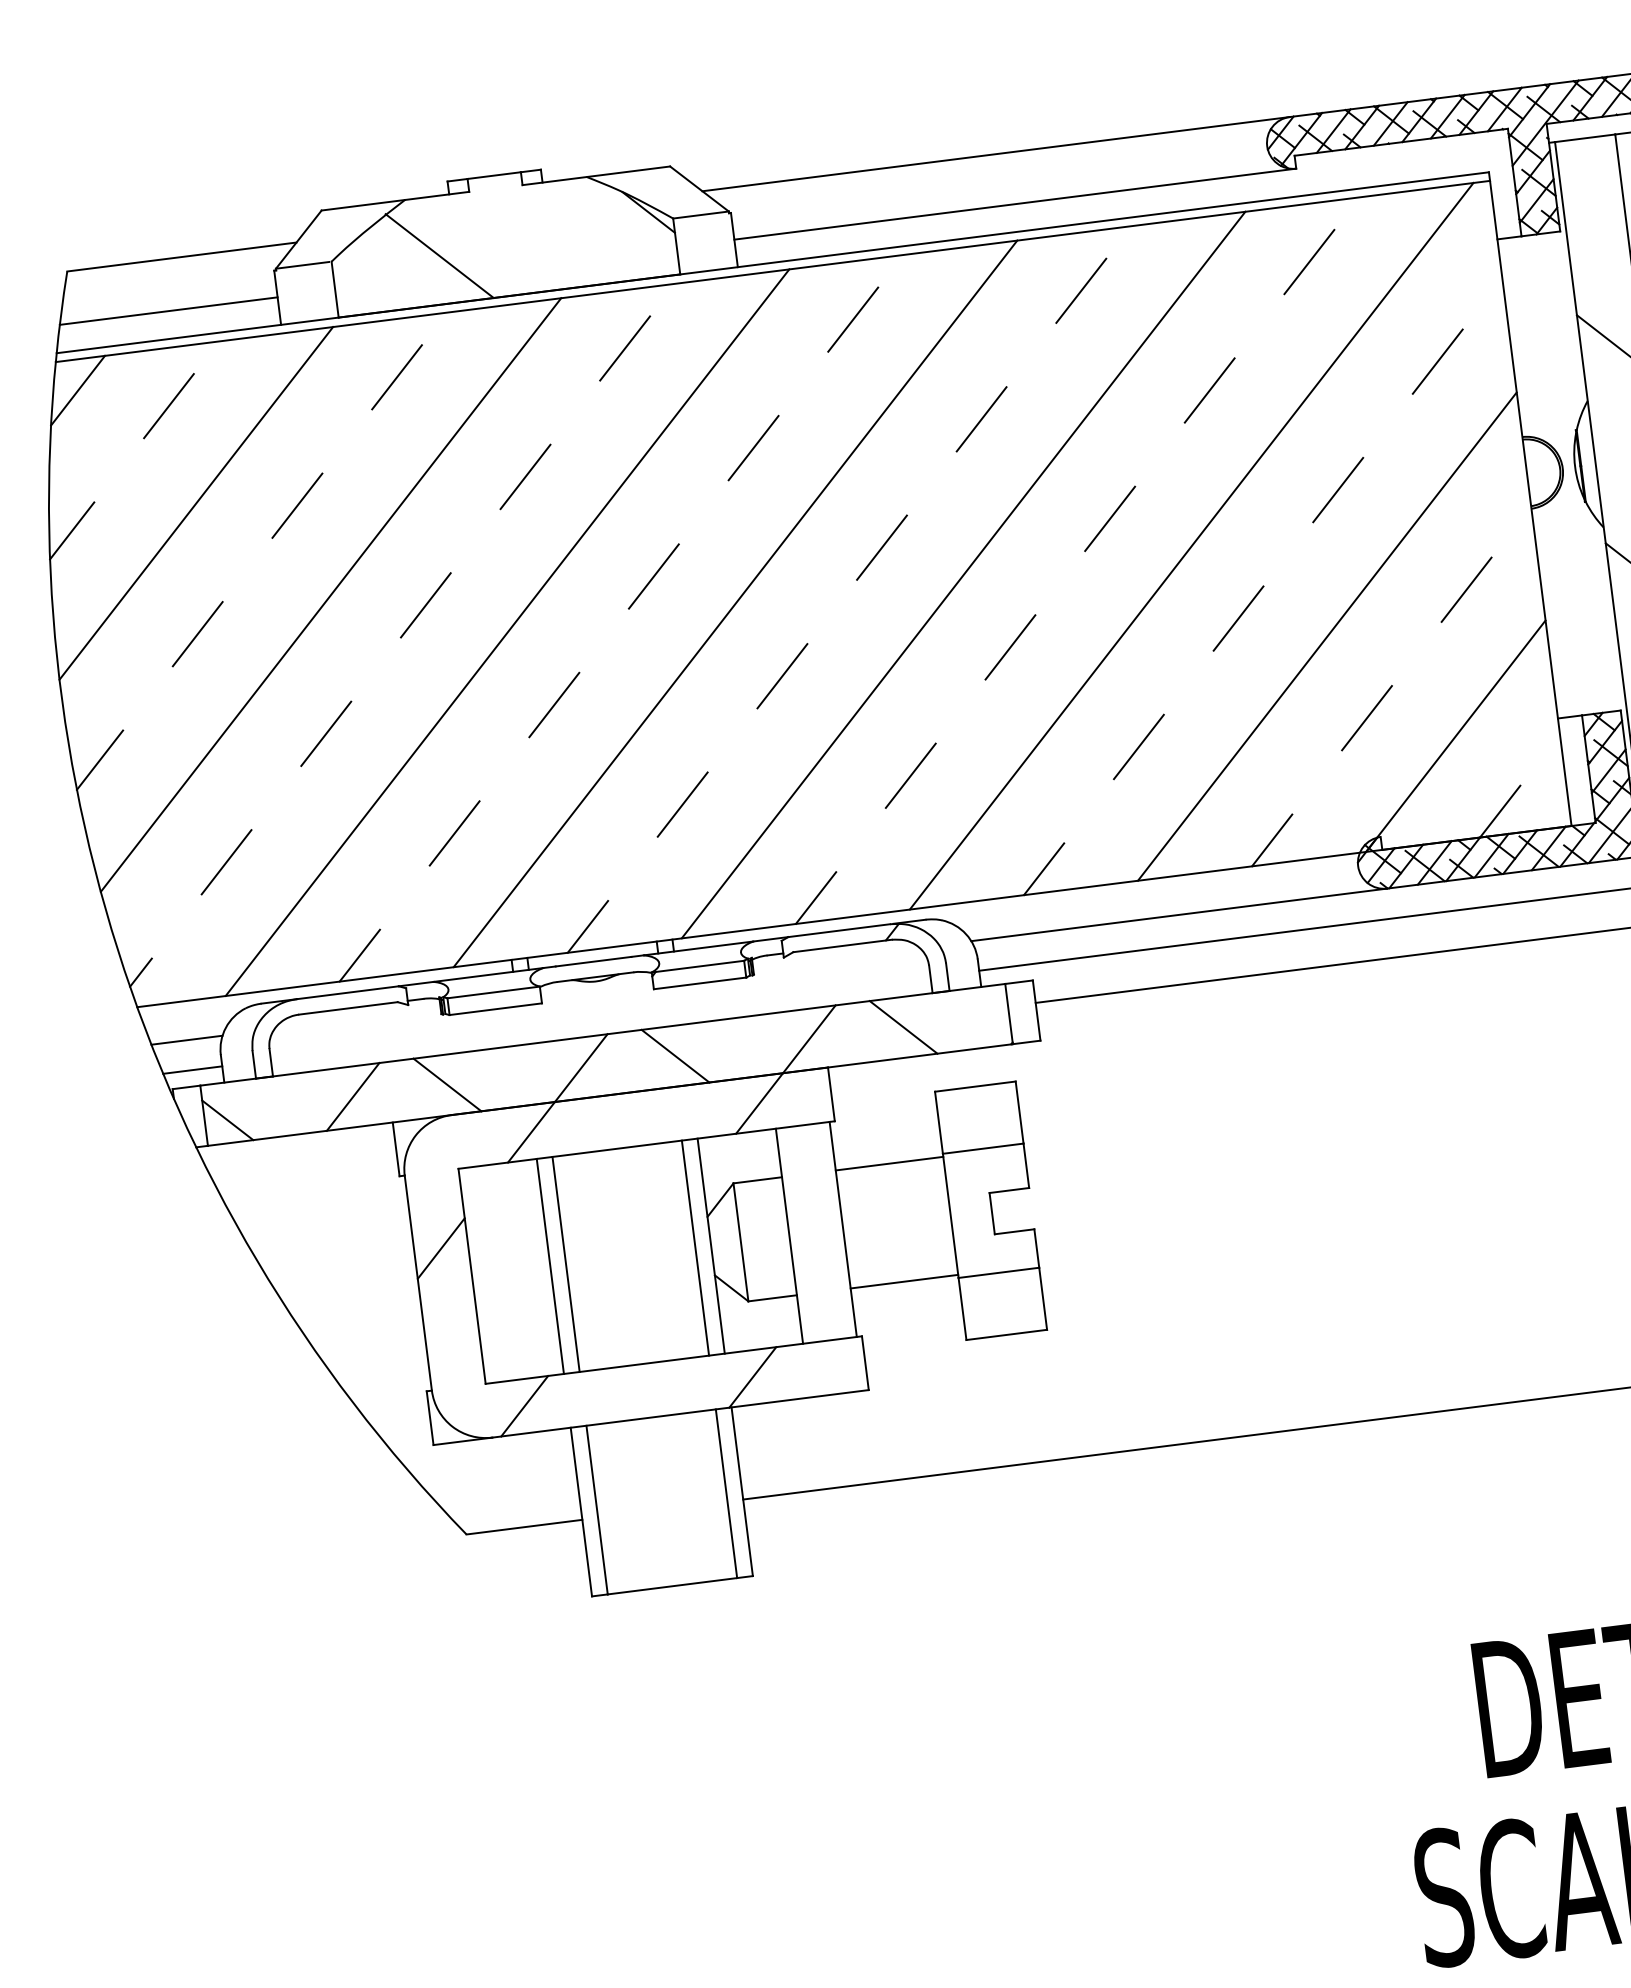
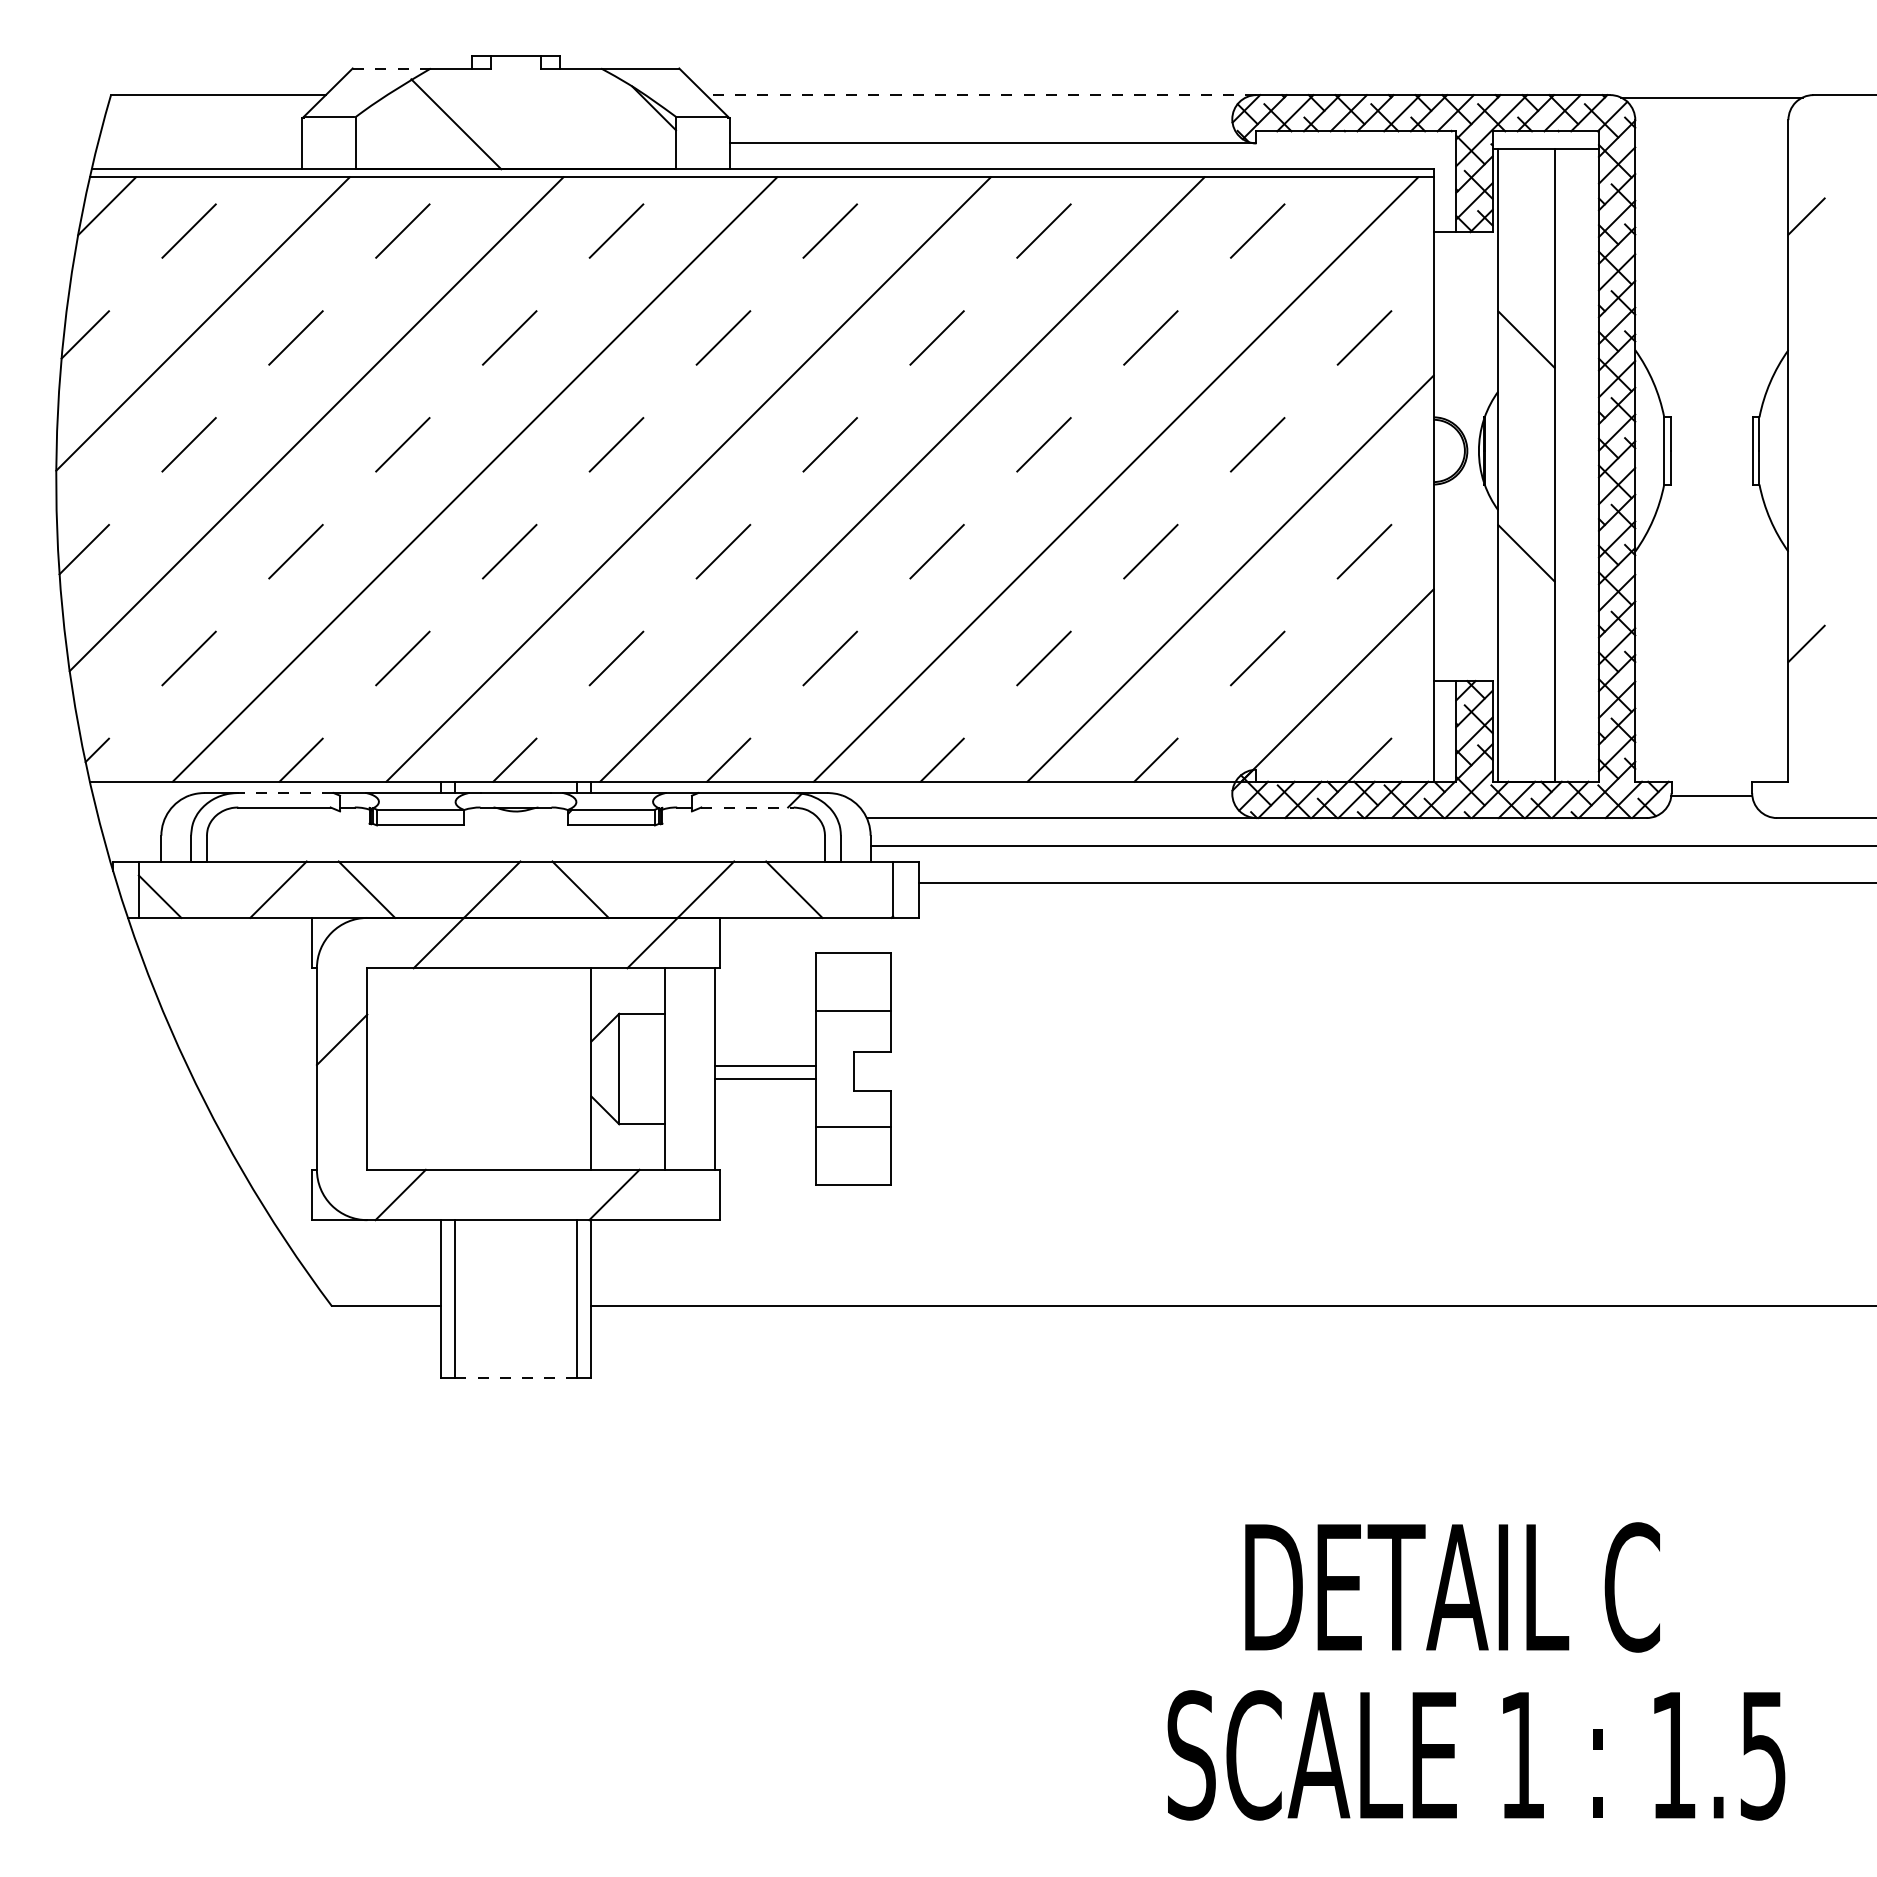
line: (995, 154) -> (980, 95), solid -> dashed
line: (363, 205) -> (391, 68), solid -> dashed
line: (168, 311) -> (199, 143), removed
line: (843, 945) -> (748, 807), solid -> dashed
line: (347, 993) -> (285, 793), solid -> dashed
line: (186, 1040) -> (131, 818), removed
line: (192, 1070) -> (133, 846), removed
line: (889, 1163) -> (765, 1078), moved
line: (695, 1247) -> (576, 1068), removed
line: (566, 1263) -> (455, 1068), removed
line: (550, 1265) -> (440, 1068), removed
line: (904, 1281) -> (765, 1066), moved
line: (673, 1586) -> (516, 1378), solid -> dashed

